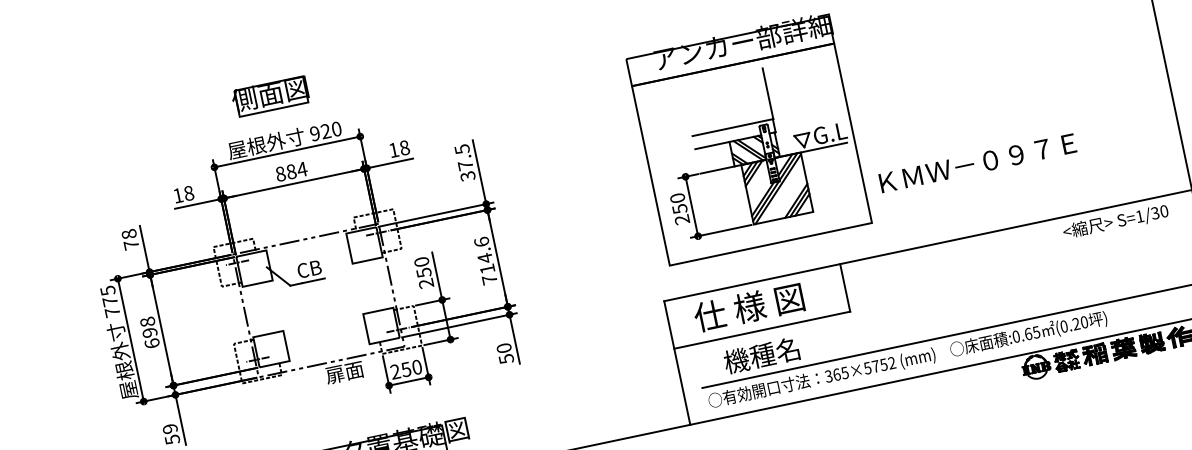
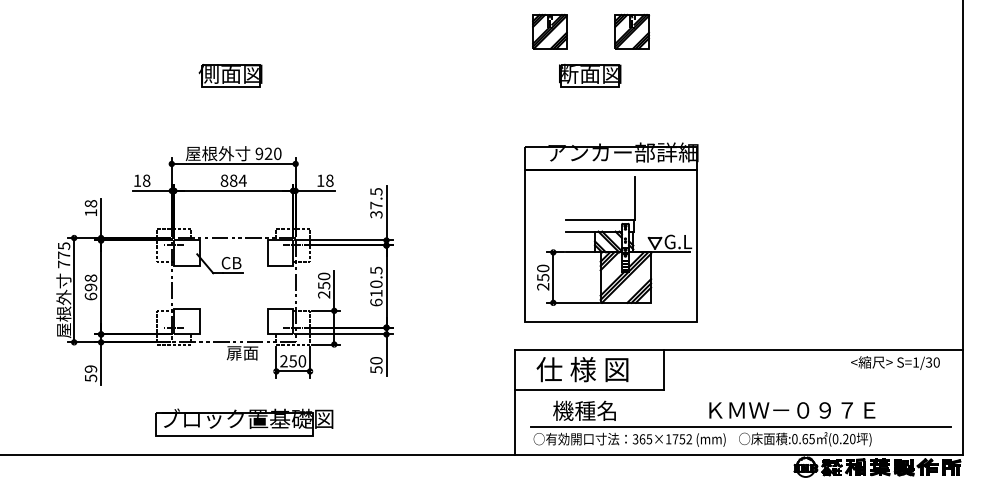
part: (270, 95) -> (230, 75), moved
text: (978, 163) -> (792, 410), moved
text: (130, 244) -> (90, 212), 78 -> 18
text: (485, 260) -> (376, 286), 714.6 -> 610.5
text: (867, 368) -> (668, 439), 365×5752 -> 365×1752

